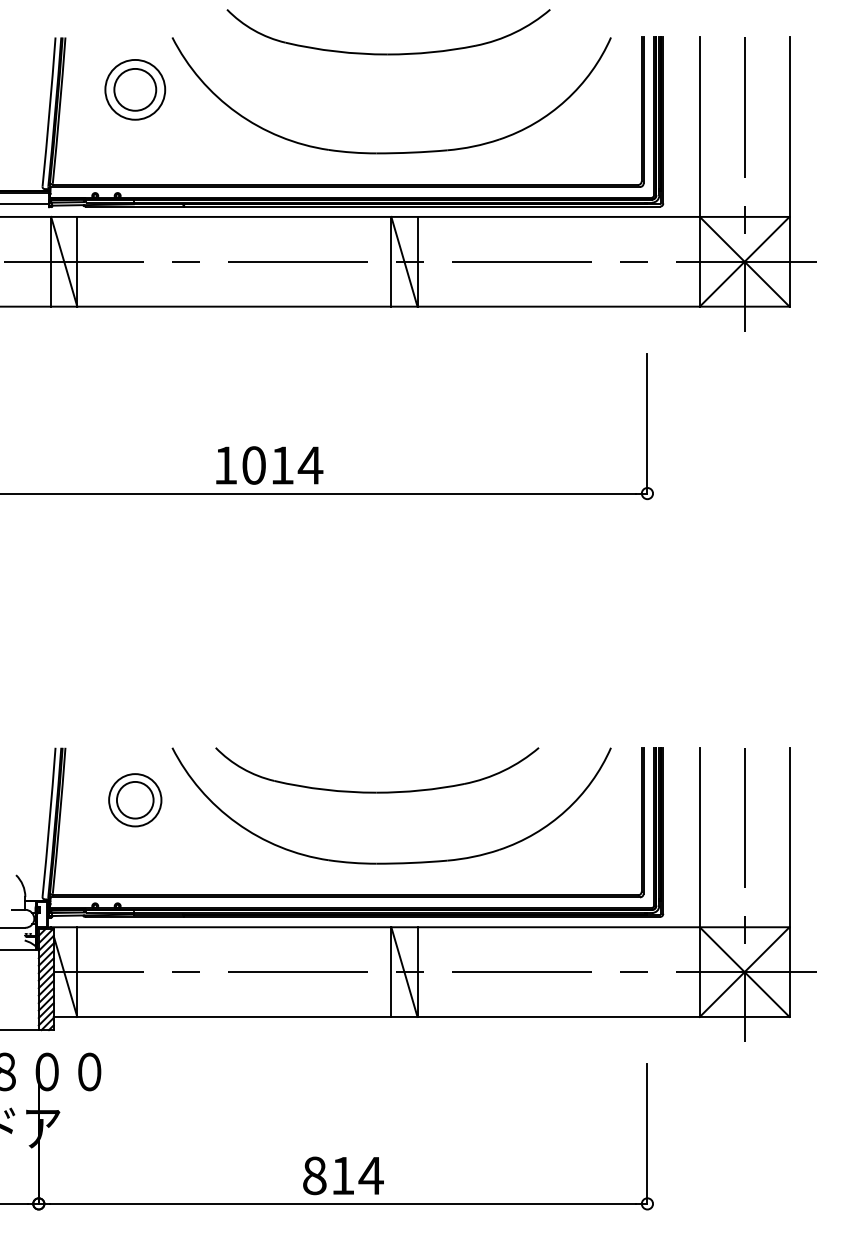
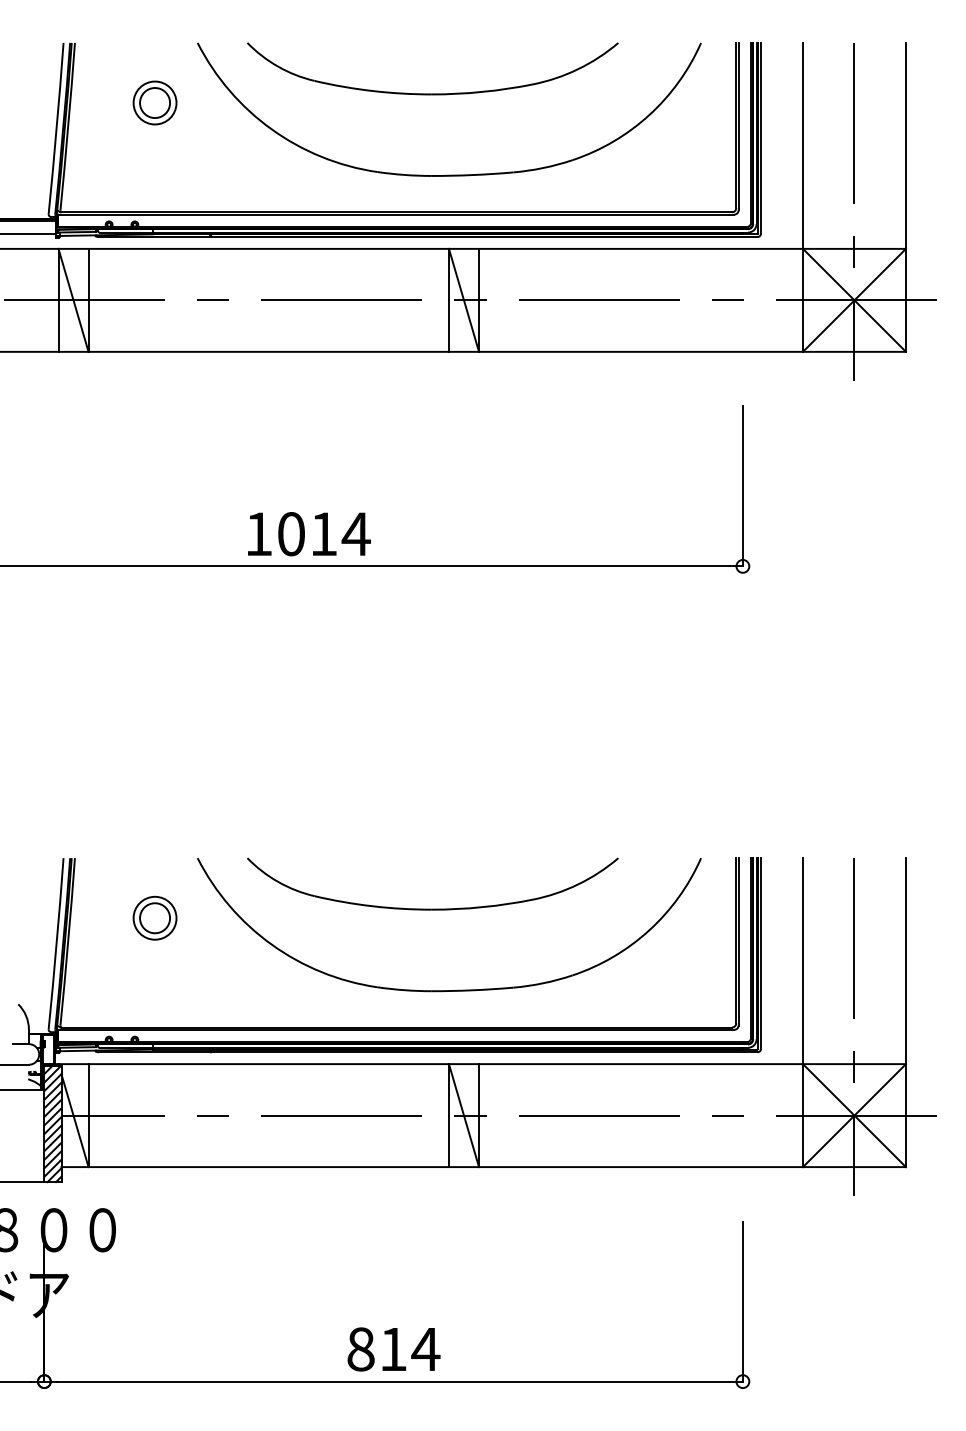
part: (388, 53) -> (432, 93), moved
part: (134, 89) -> (154, 102), size x0.62
part: (134, 799) -> (154, 917), size x0.71

